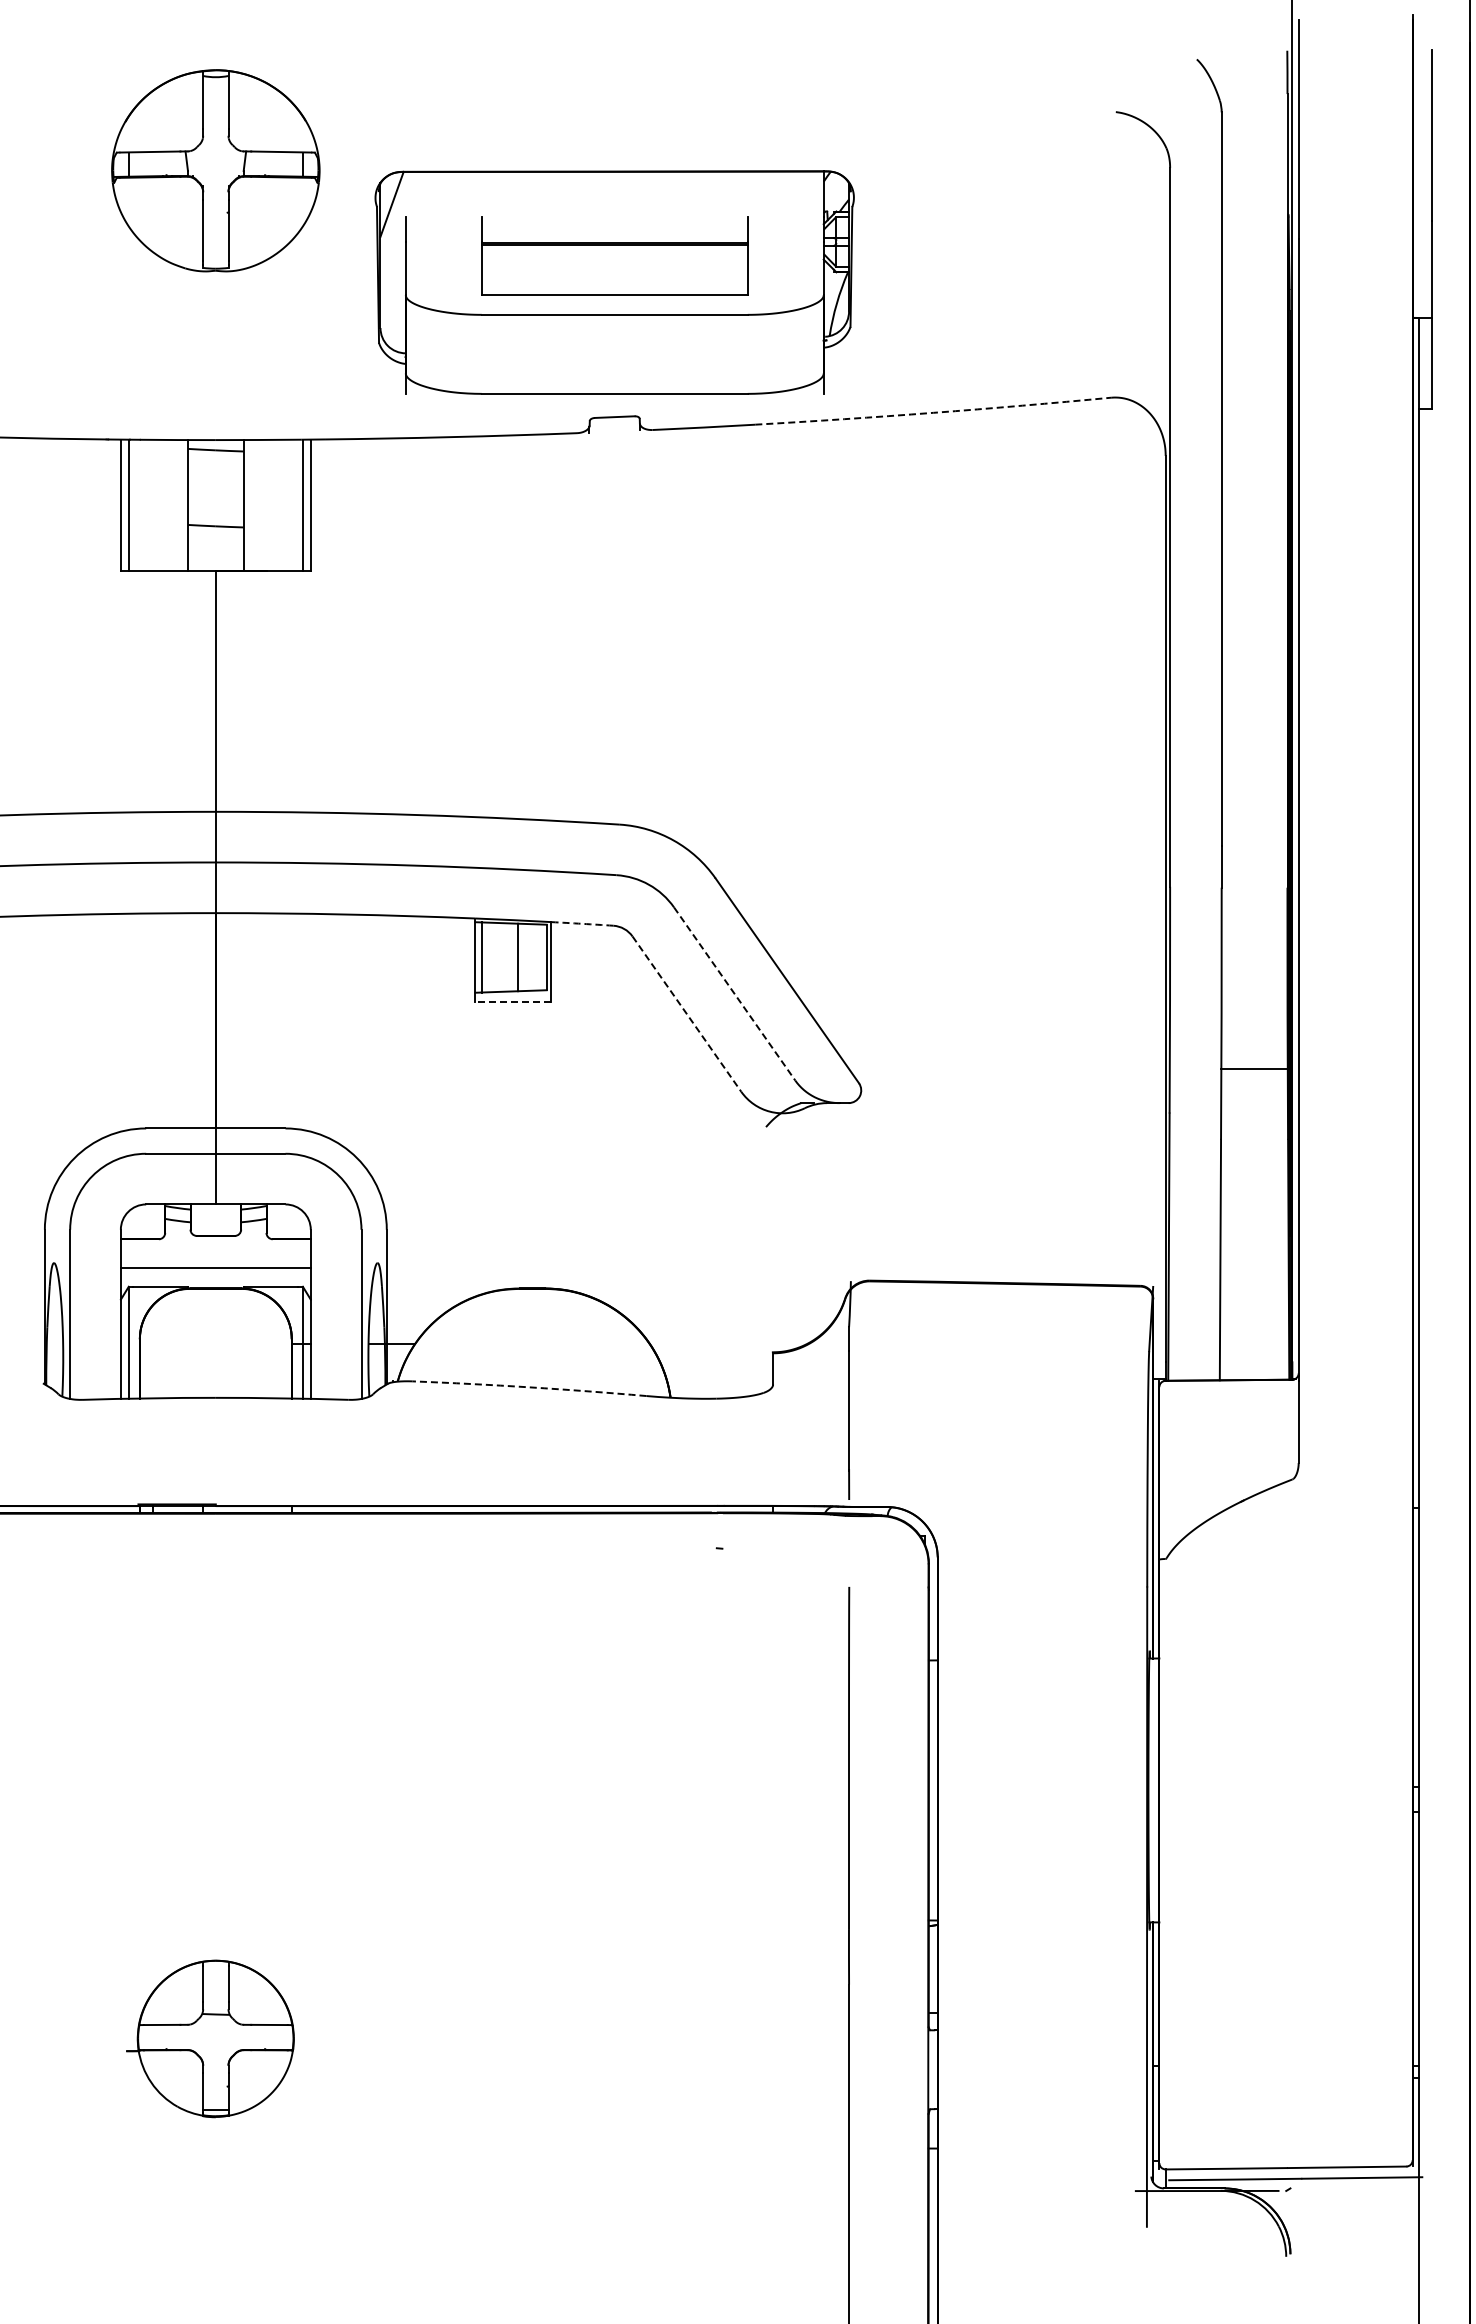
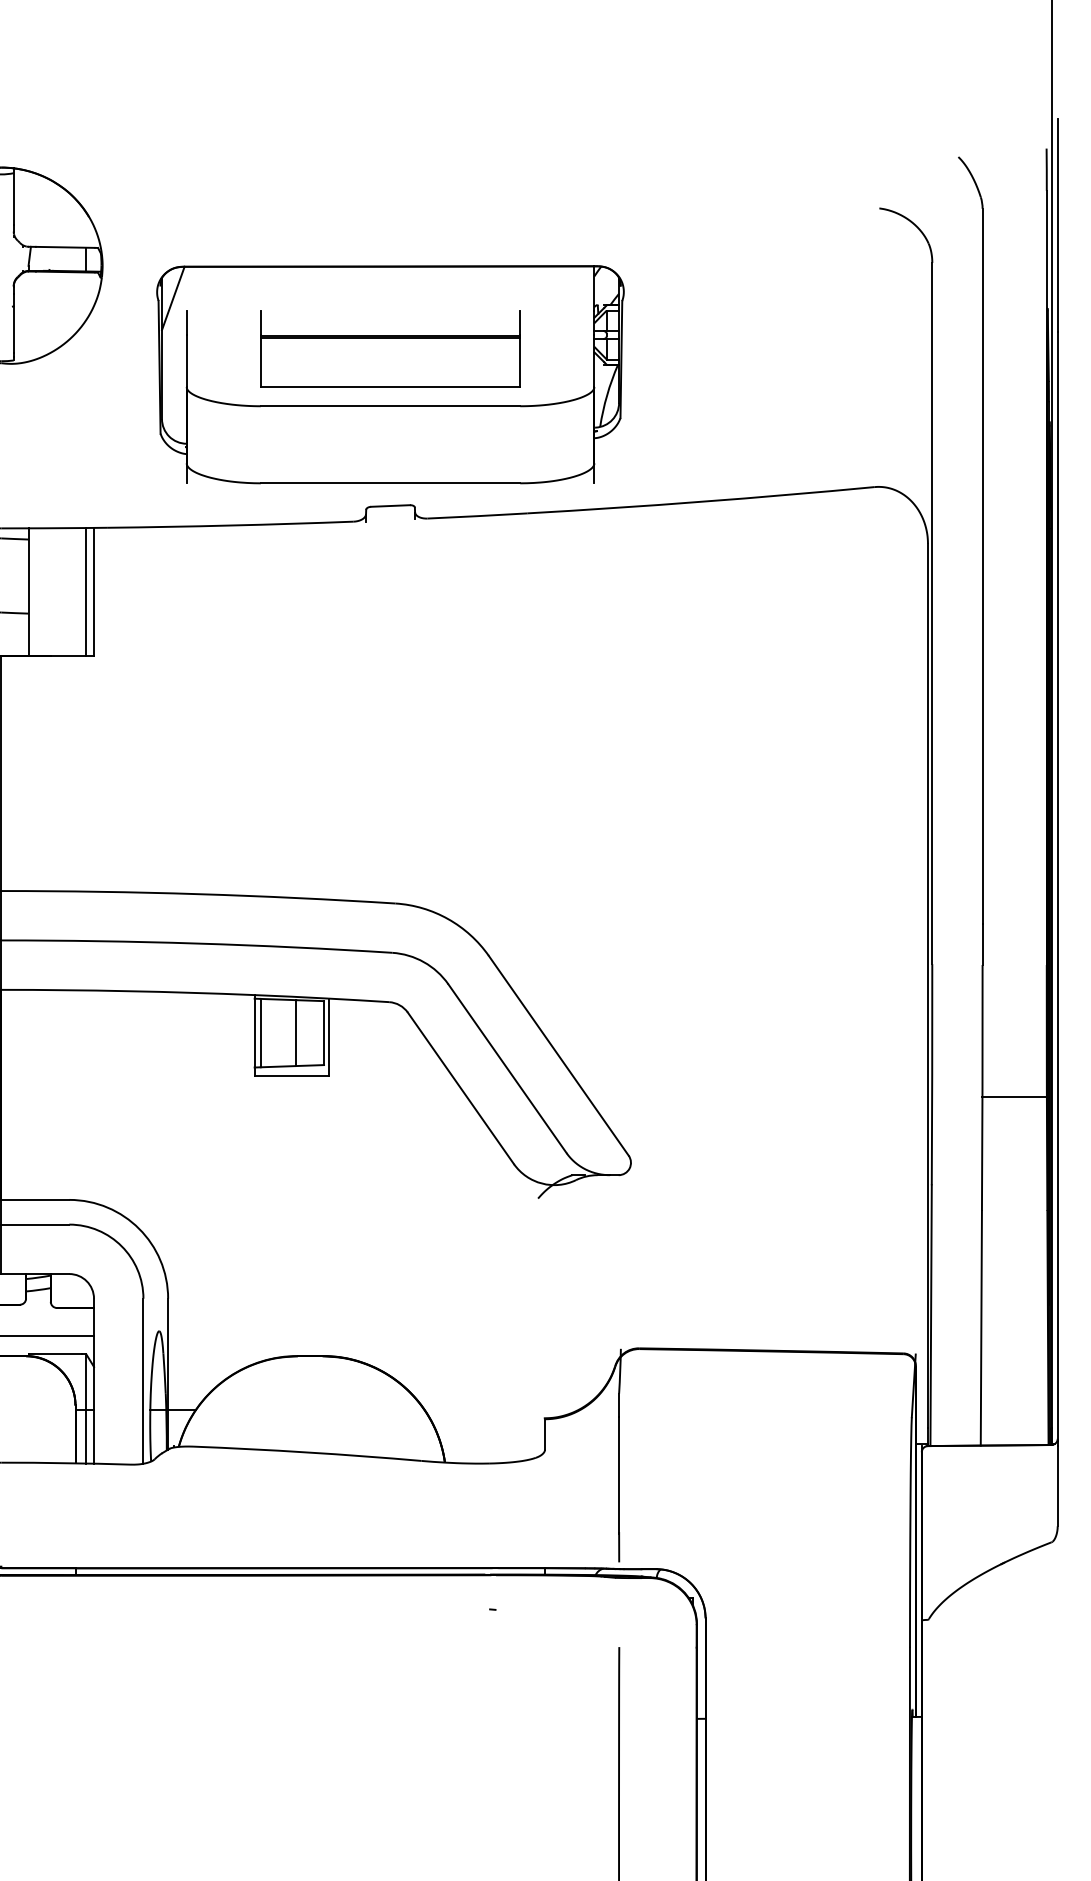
arc: (933, 412) -> (701, 501), dashed -> solid
arc: (582, 923) -> (359, 999), dashed -> solid
line: (734, 993) -> (507, 1068), dashed -> solid
line: (513, 1001) -> (291, 1076), dashed -> solid
line: (686, 1014) -> (460, 1088), dashed -> solid
line: (1254, 1069) -> (1014, 1097), moved
arc: (529, 1387) -> (307, 1452), dashed -> solid

